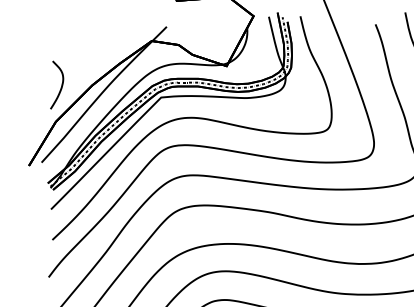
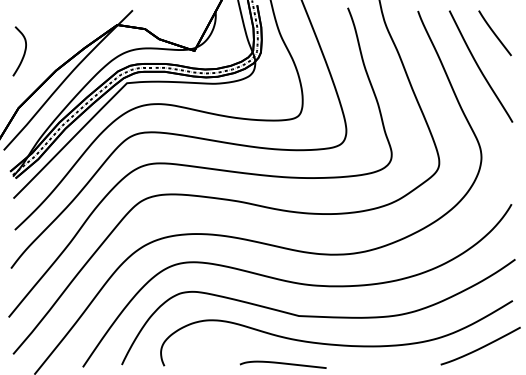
curve: (60, 87) -> (23, 53), moved

